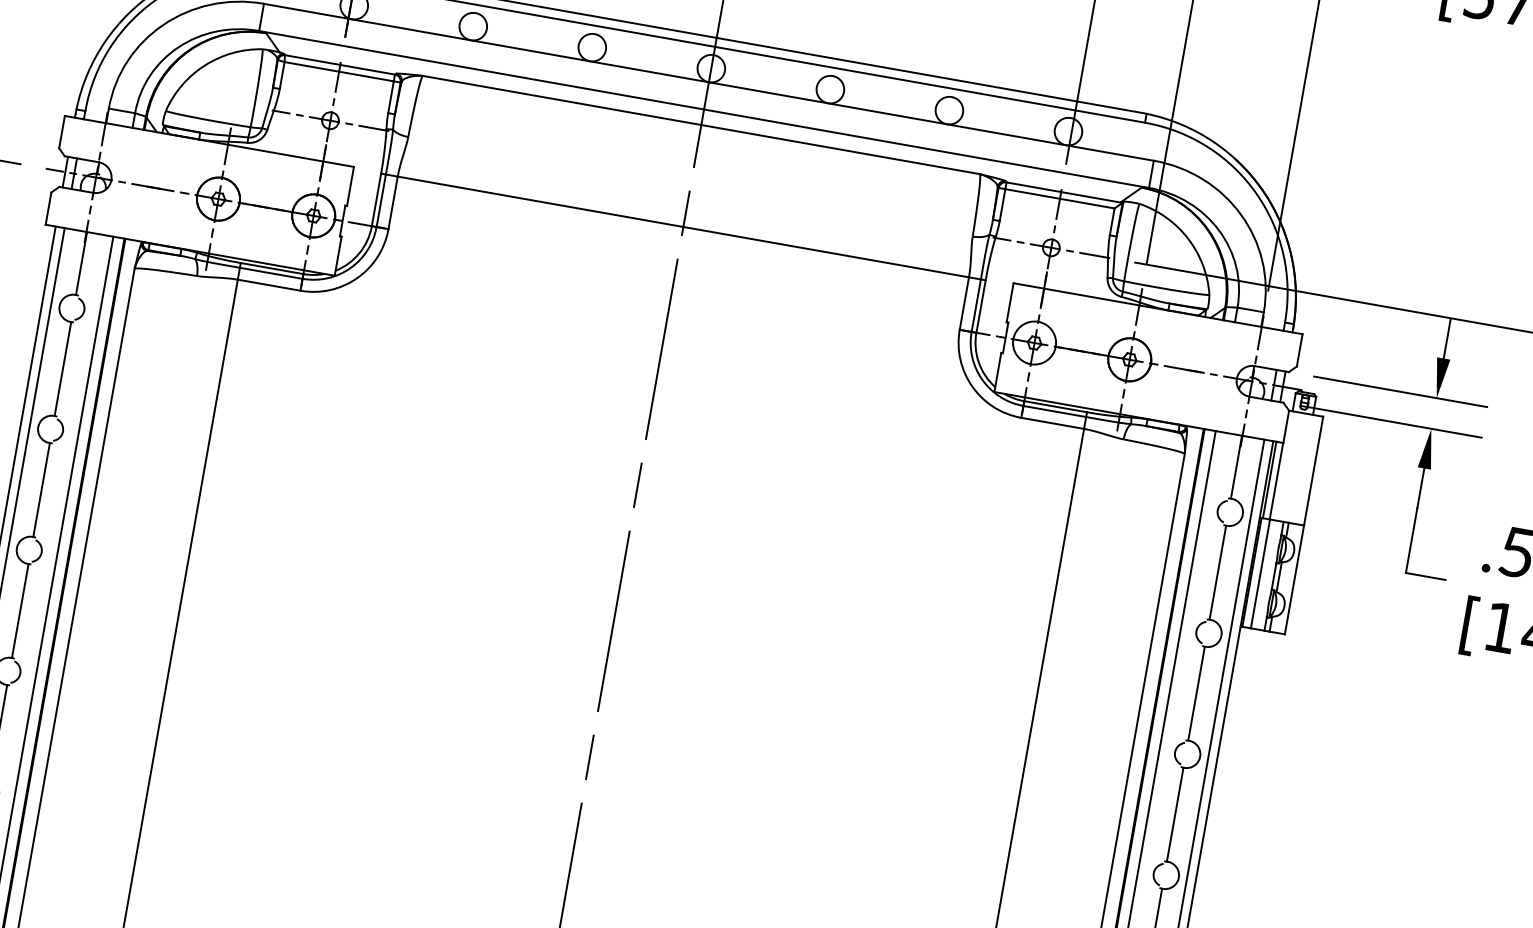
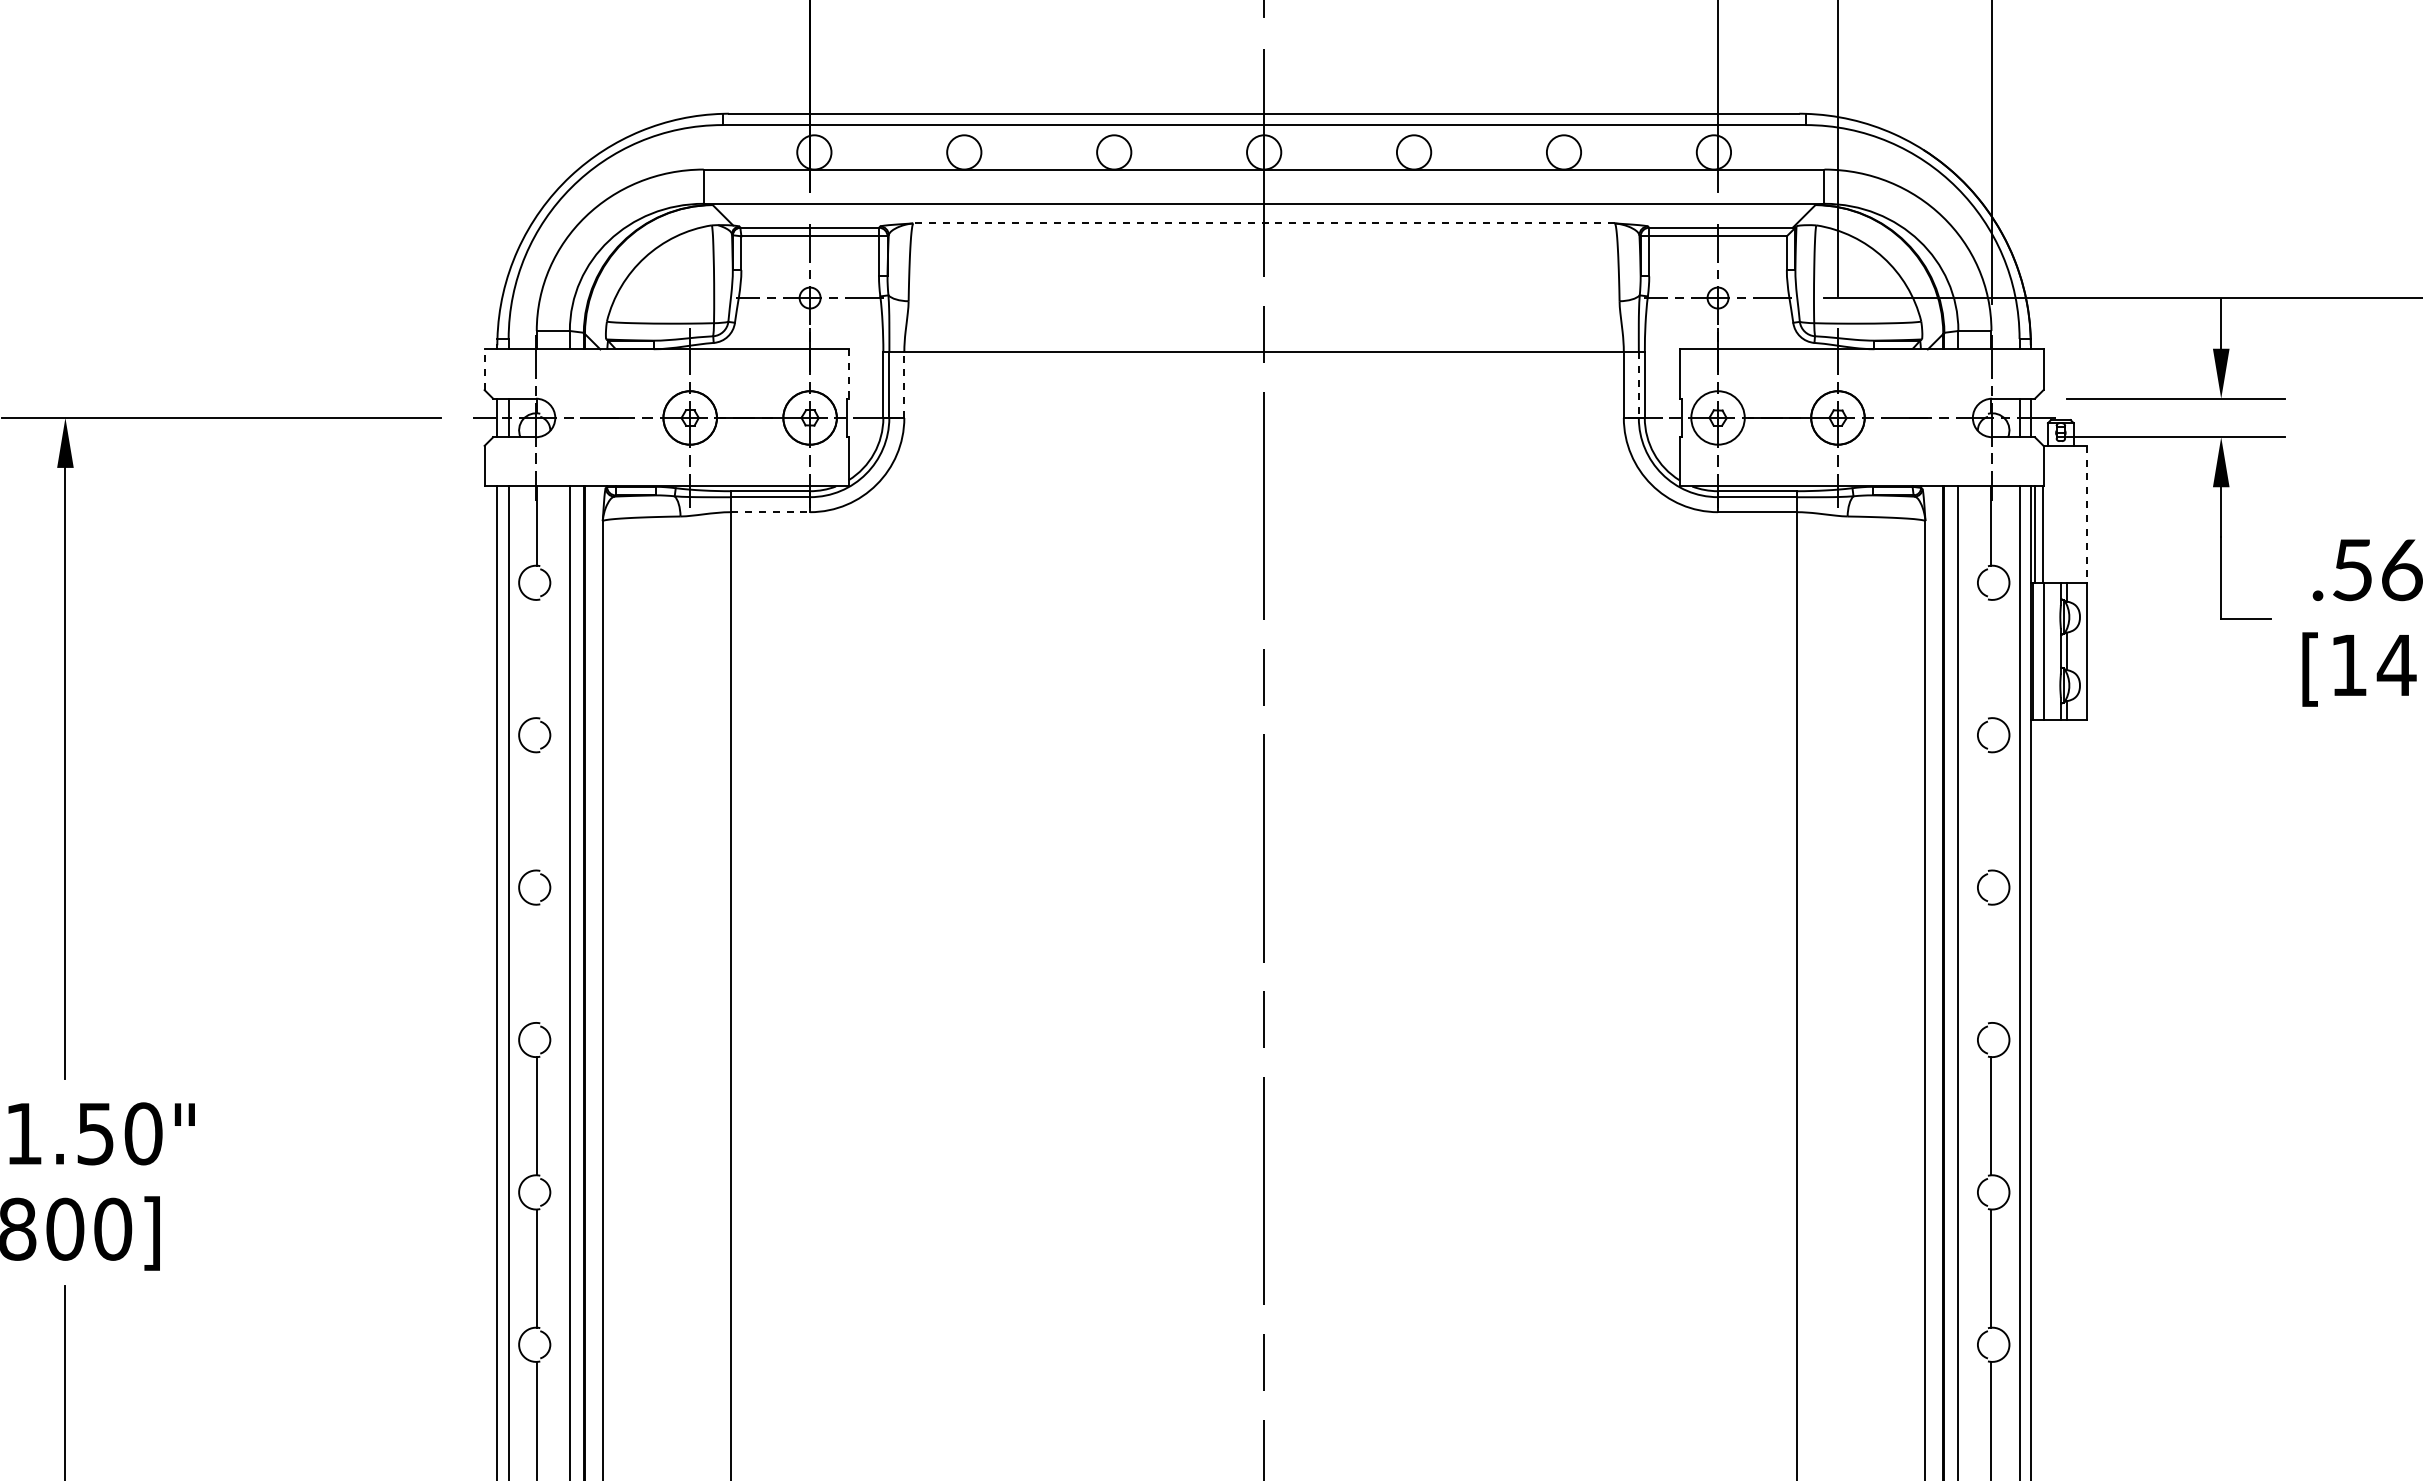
line: (701, 125) -> (1264, 223), solid -> dashed
line: (61, 131) -> (484, 369), solid -> dashed
line: (350, 186) -> (848, 374), solid -> dashed
line: (393, 202) -> (904, 384), solid -> dashed
line: (269, 285) -> (771, 512), solid -> dashed
line: (975, 306) -> (1638, 385), solid -> dashed
line: (62, 368) -> (536, 658), removed
line: (1313, 471) -> (2086, 514), solid -> dashed
line: (41, 490) -> (536, 811), removed
line: (1217, 572) -> (1991, 658), removed
line: (20, 610) -> (536, 963), removed
line: (1196, 693) -> (1991, 811), removed
line: (1175, 814) -> (1991, 963), removed

